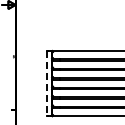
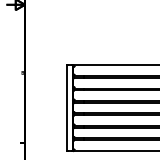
line: (47, 84) -> (67, 109), dashed -> solid

